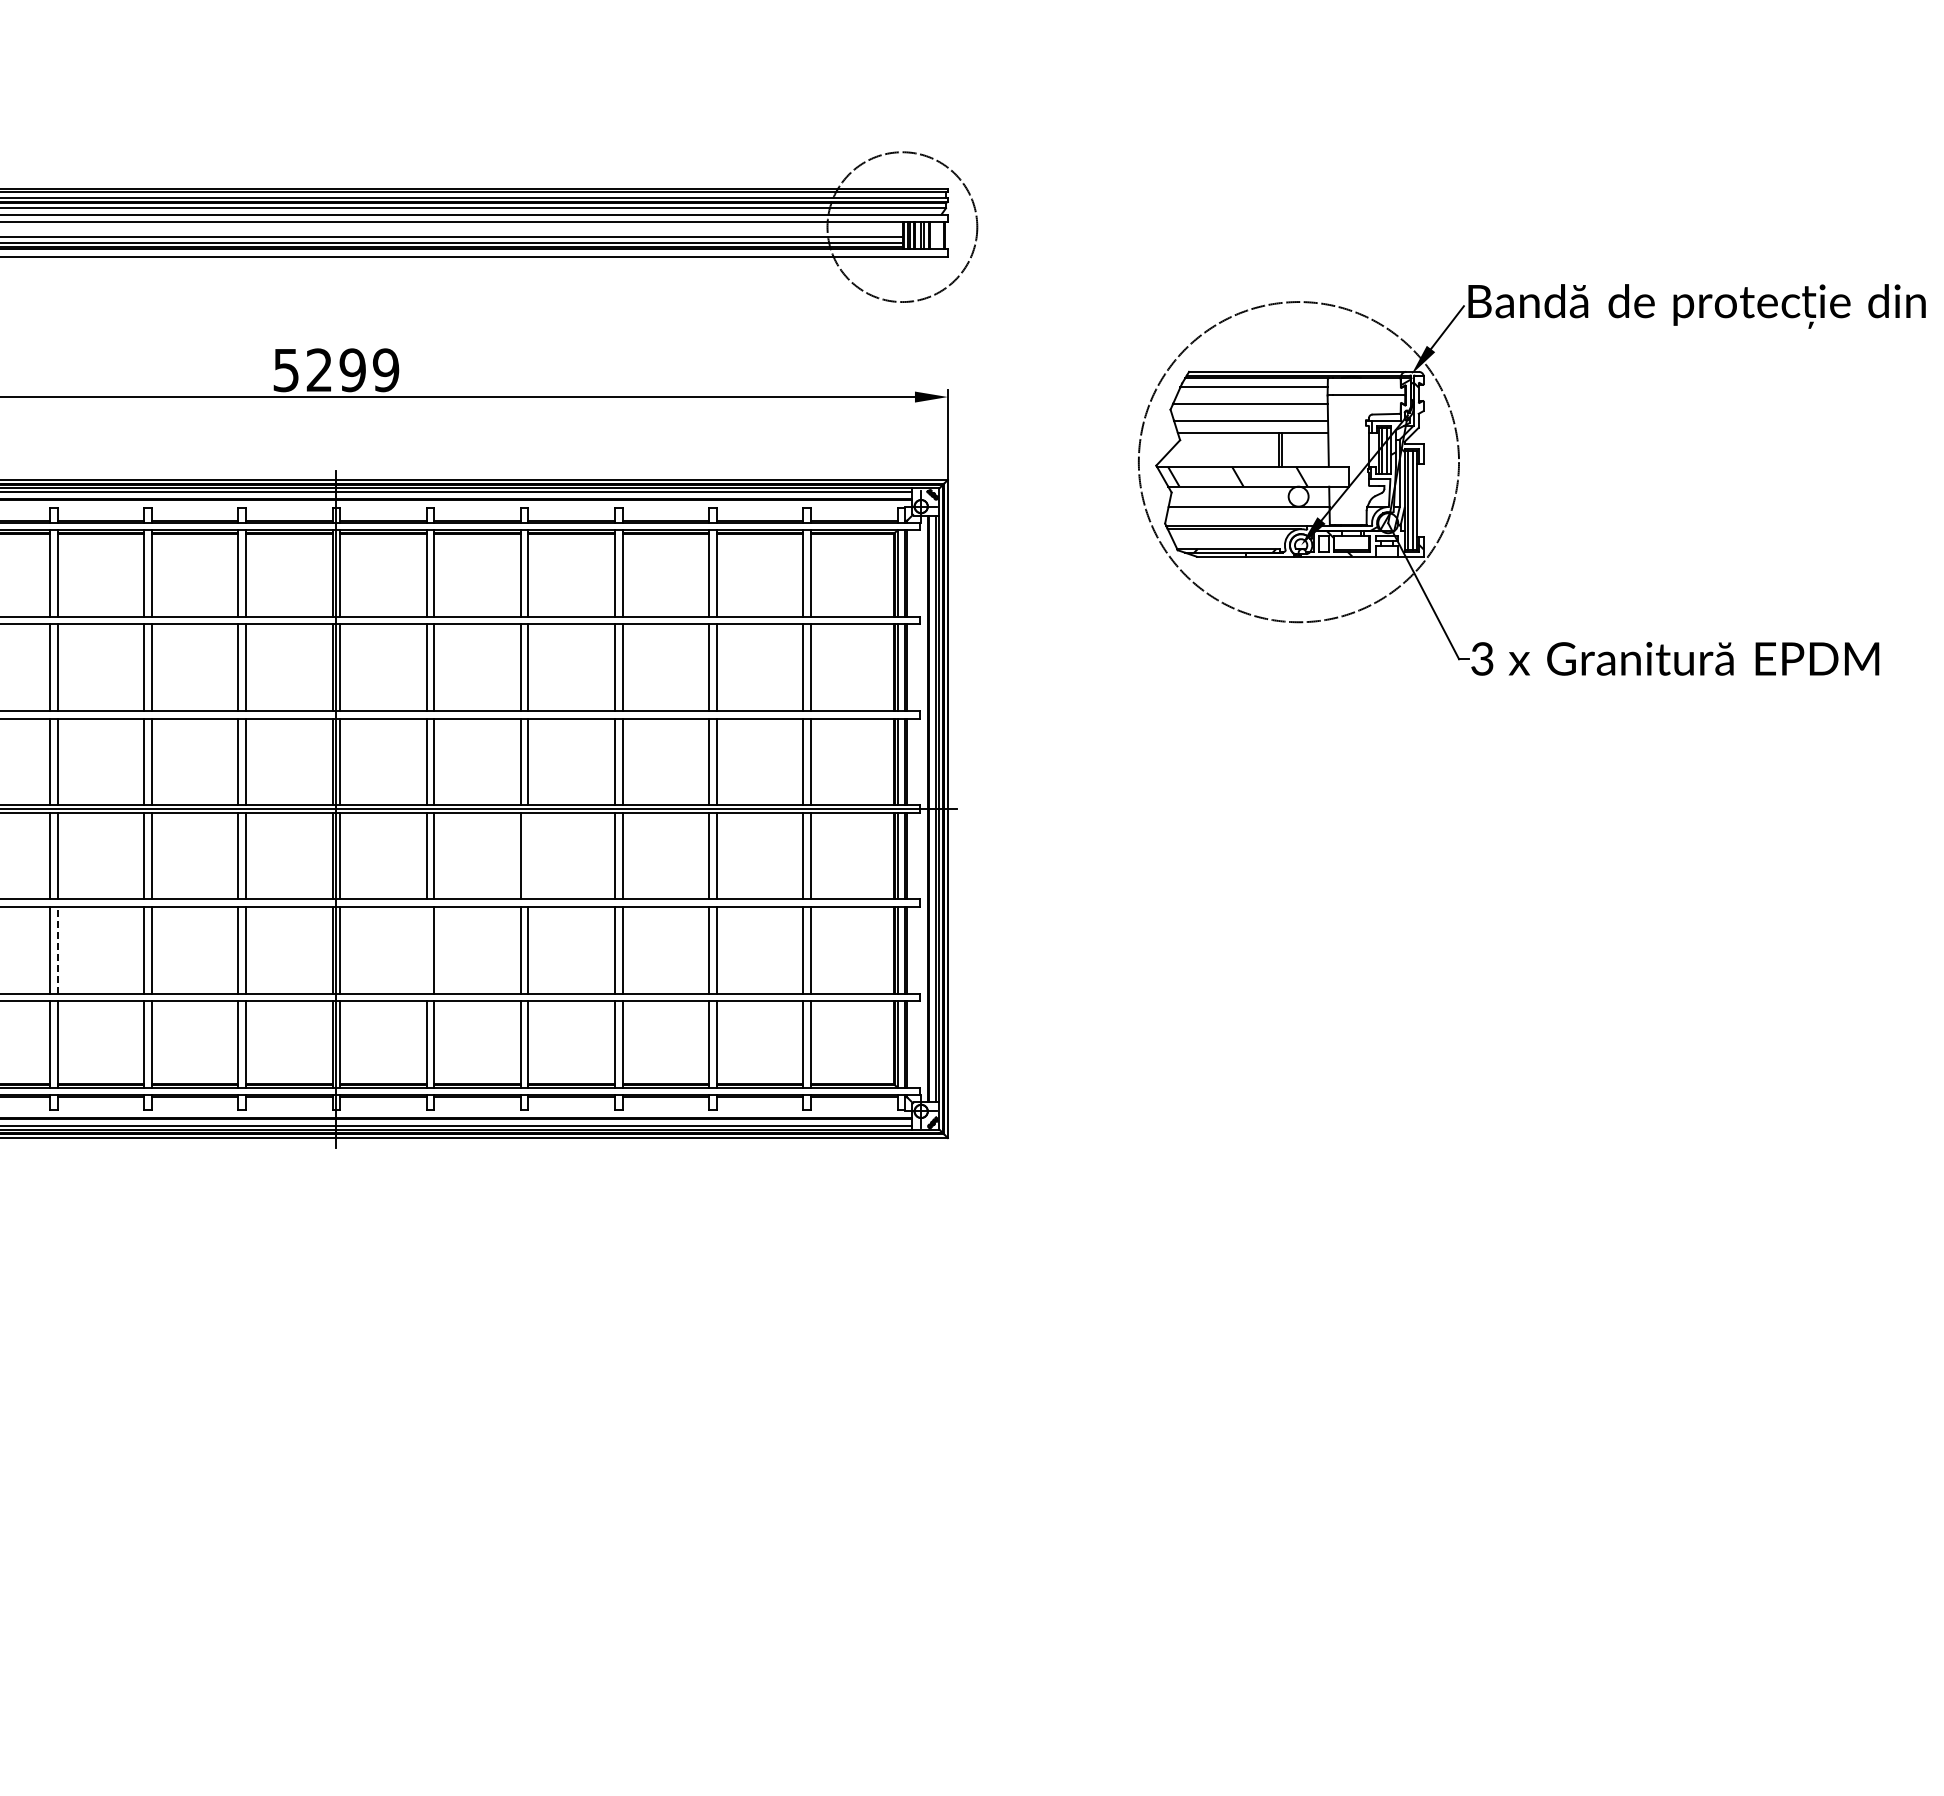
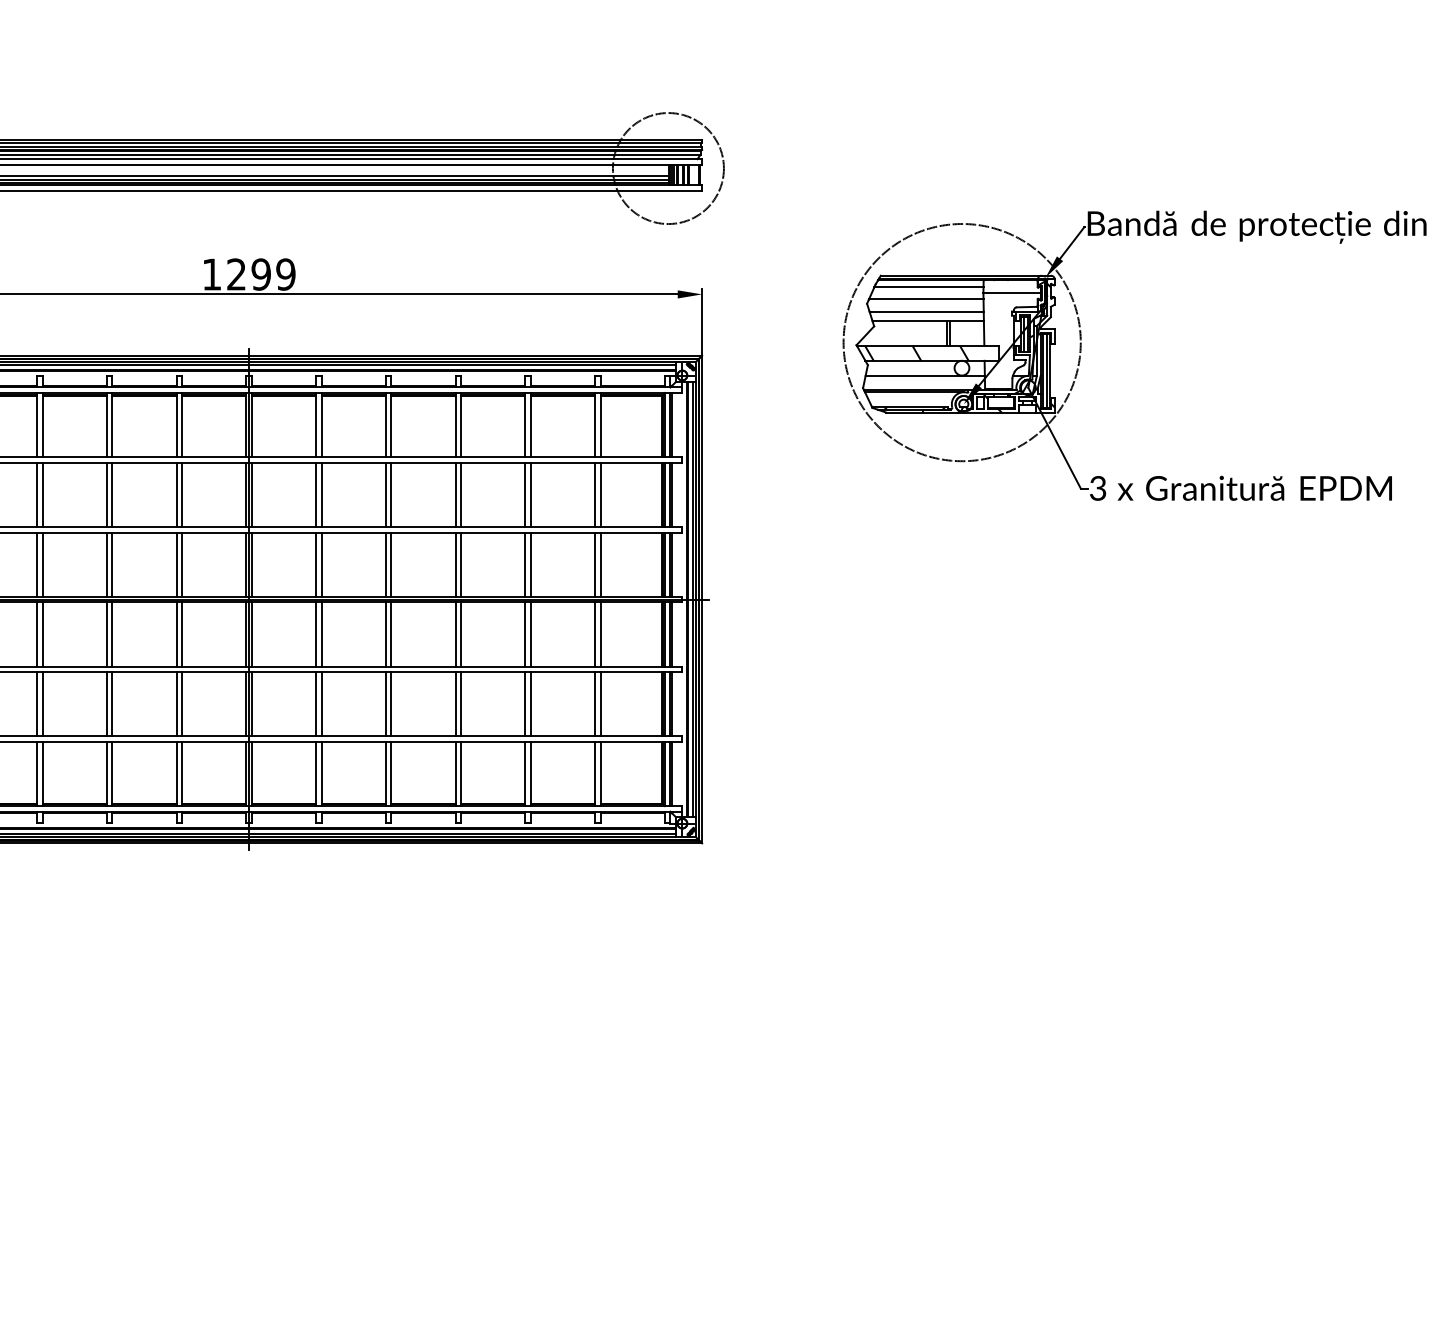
text: (285, 370) -> (211, 274), 5299 -> 1299
line: (528, 855) -> (391, 634), added
line: (57, 949) -> (42, 703), dashed -> solid
line: (426, 949) -> (315, 703), added

